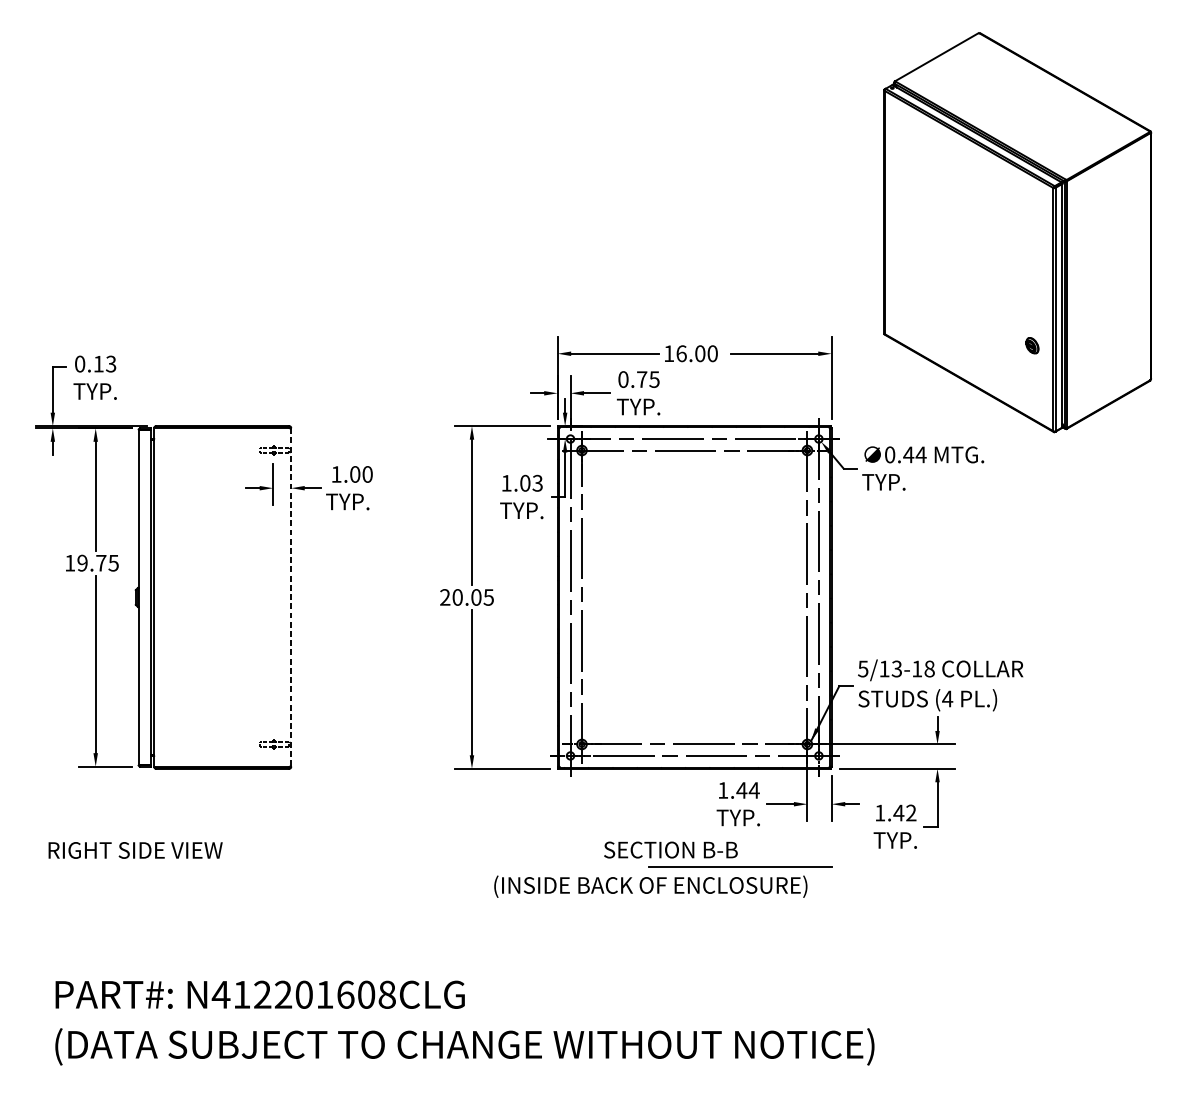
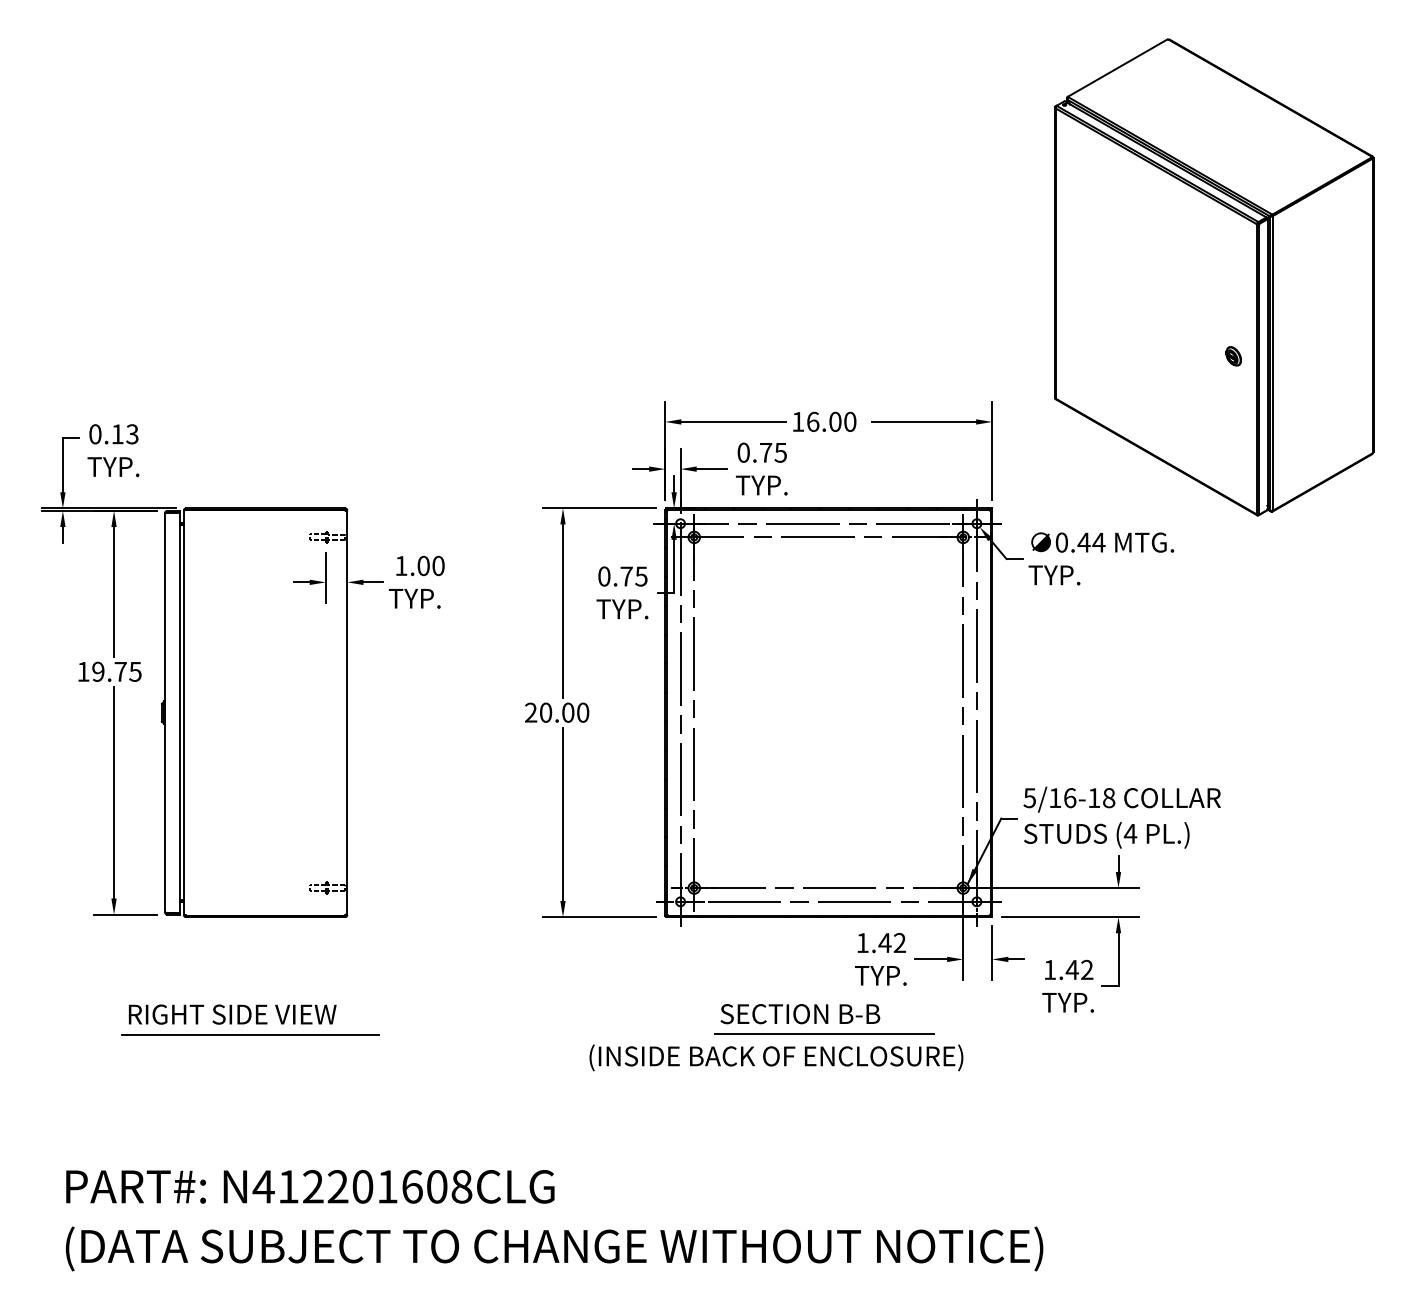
part: (1032, 345) -> (1233, 356), moved
text: (521, 483) -> (622, 576), 1.03 -> 0.75
line: (291, 597) -> (347, 712), dashed -> solid
text: (488, 597) -> (582, 712), 20.05 -> 20.00
text: (896, 669) -> (1069, 798), 5/13-18 -> 5/16-18
text: (753, 790) -> (899, 942), 1.44 -> 1.42
text: (135, 850) -> (232, 1014), moved
line: (740, 866) -> (824, 1033), moved
line: (210, 867) -> (250, 1034), added

